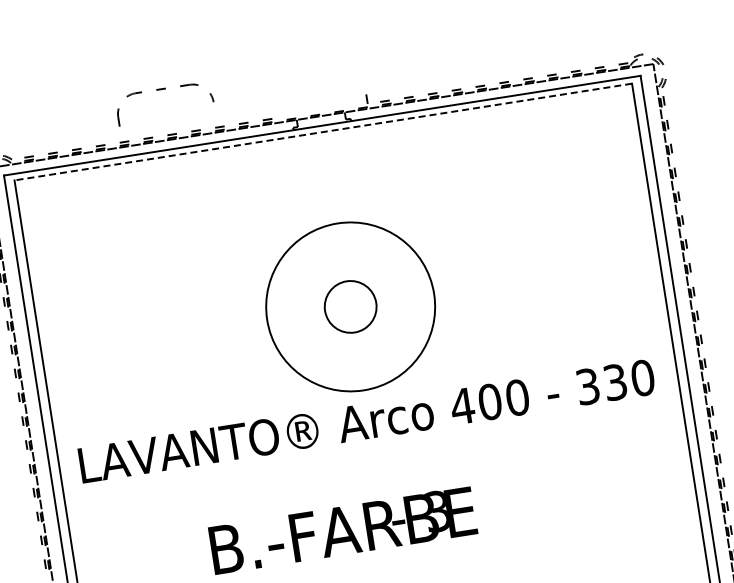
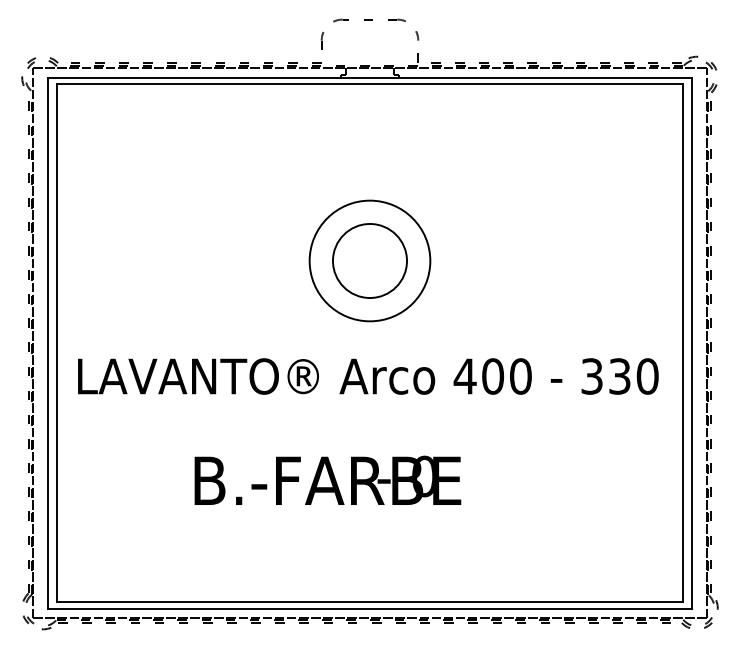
part: (162, 89) -> (369, 20), moved
line: (322, 132) -> (369, 84), dashed -> solid
circle: (350, 306) -> (369, 260), size x0.71
circle: (350, 306) -> (369, 260), size x1.43
text: (435, 511) -> (422, 476), 3 -> 0

